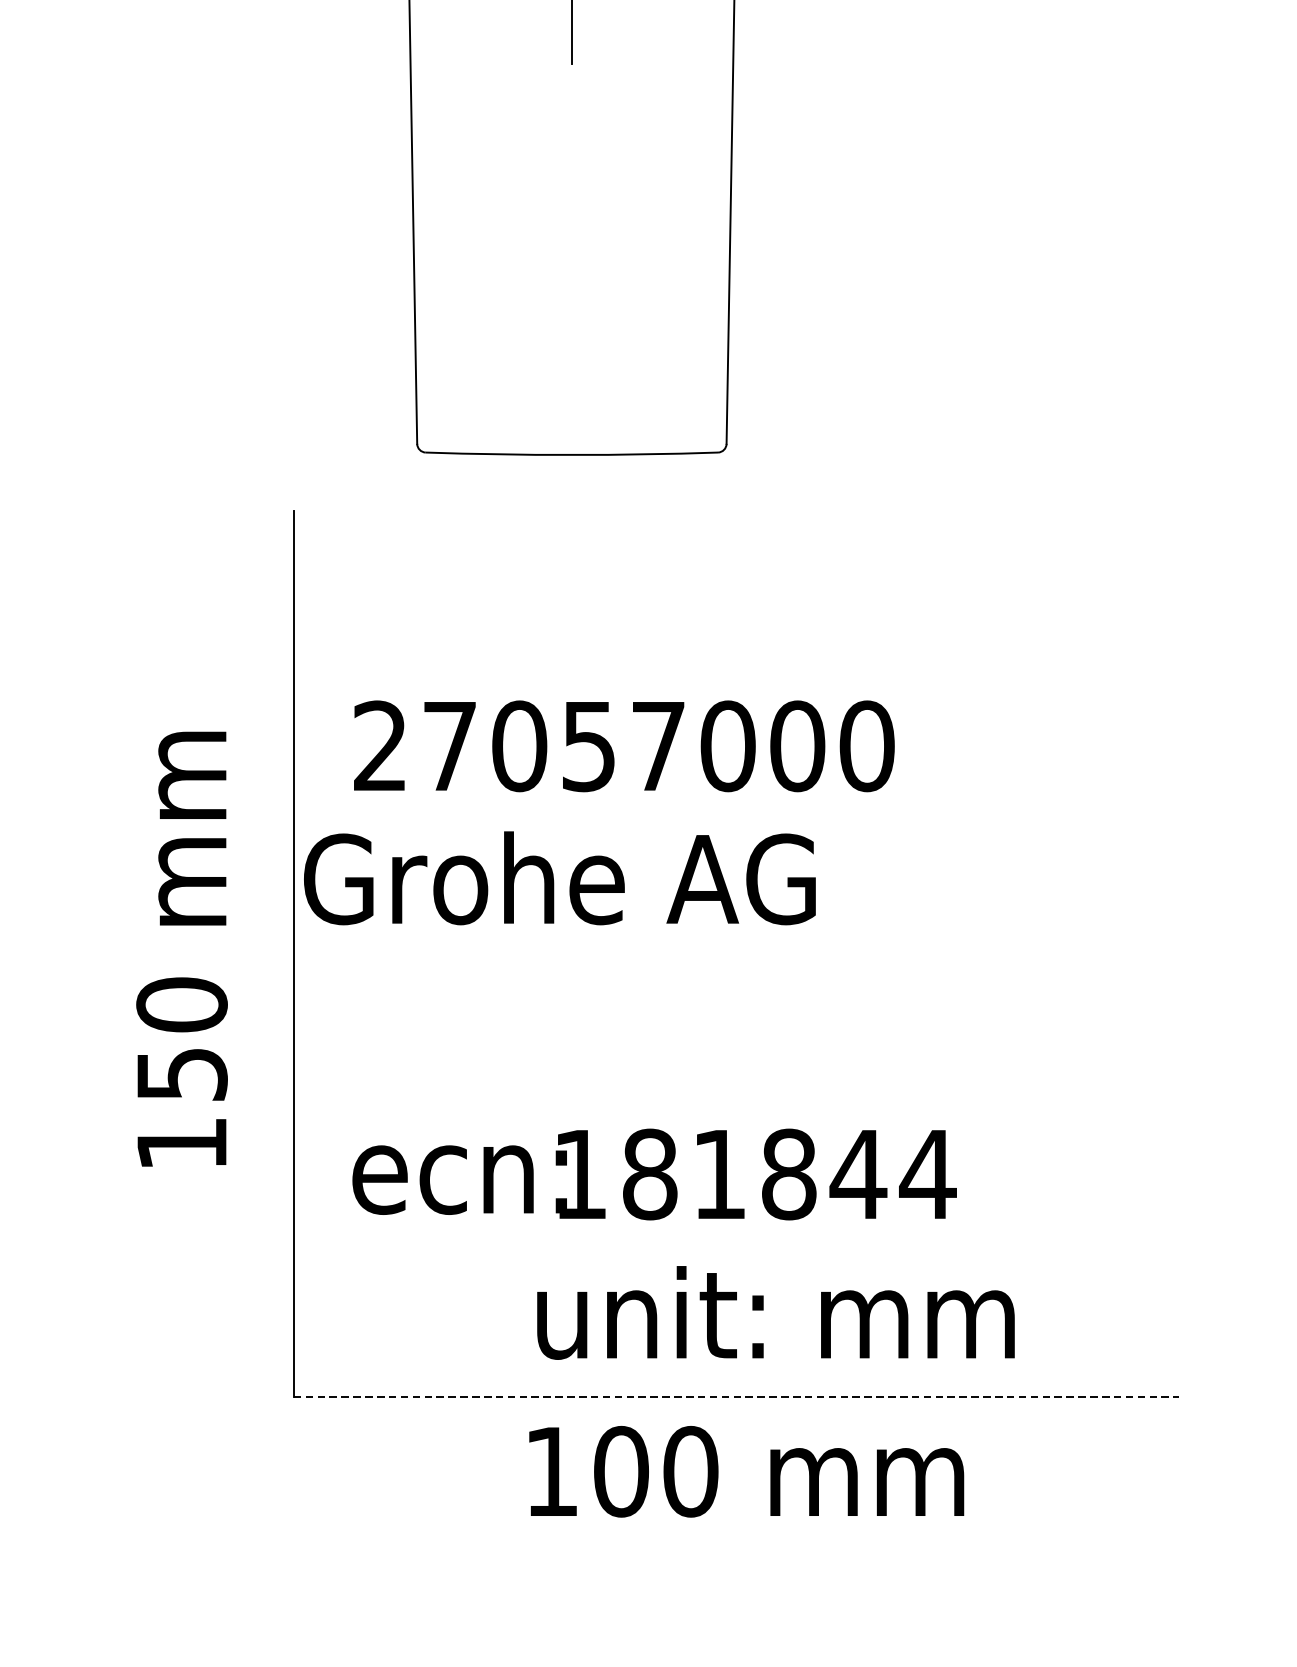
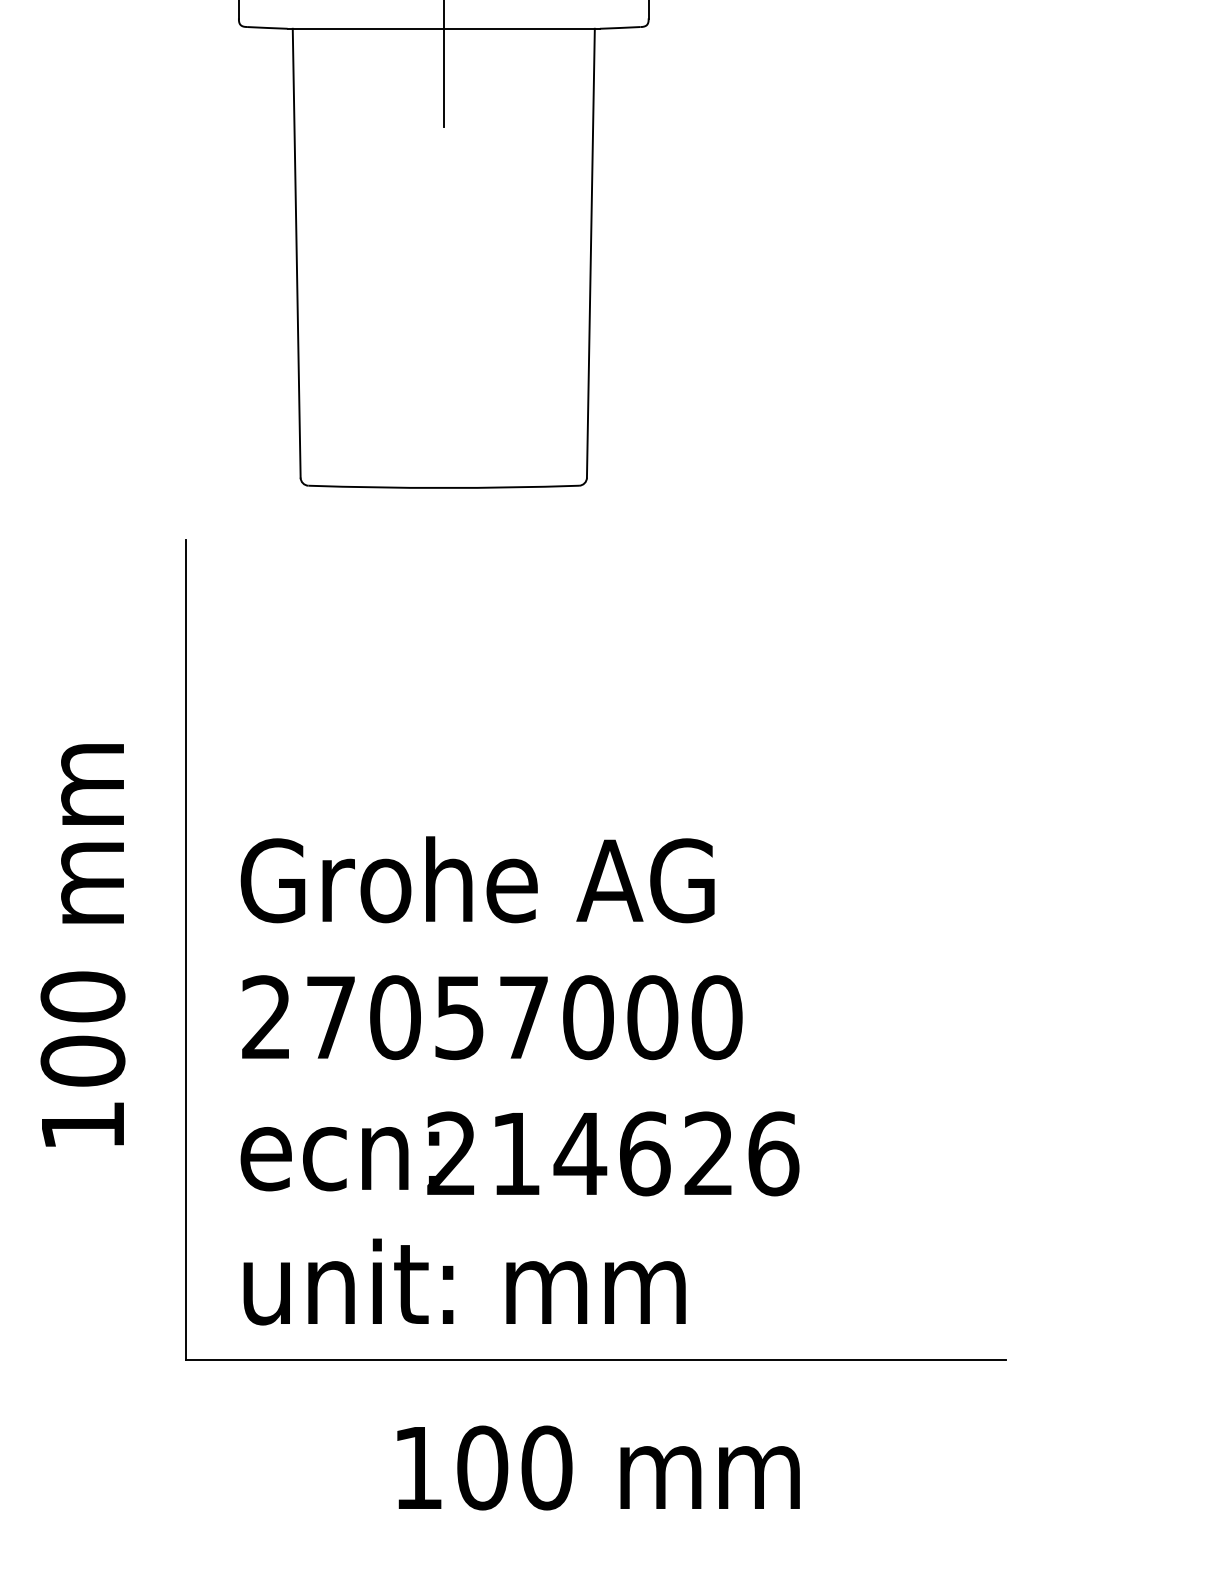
text: (624, 746) -> (492, 1017), moved
text: (559, 878) -> (477, 879), moved
text: (181, 1073) -> (82, 1060), 150 -> 100
text: (755, 1174) -> (613, 1153), 181844 -> 214626
text: (775, 1312) -> (464, 1281), moved
line: (736, 1396) -> (596, 1359), dashed -> solid
text: (746, 1471) -> (598, 1467), moved

